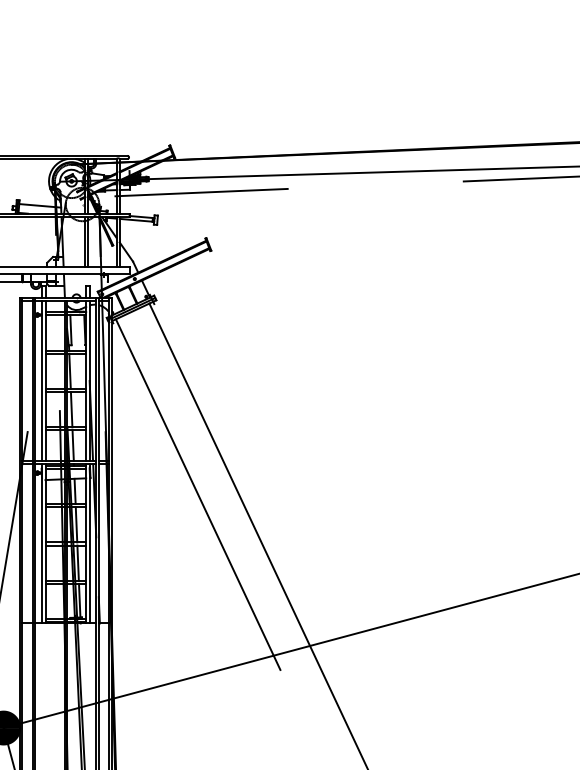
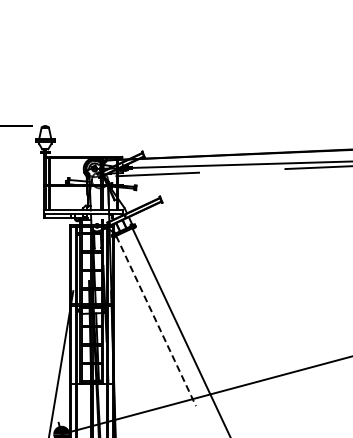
line: (198, 495) -> (156, 321), solid -> dashed

